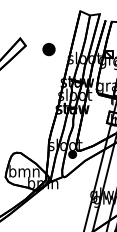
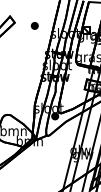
part: (48, 49) -> (34, 25), size x0.62

